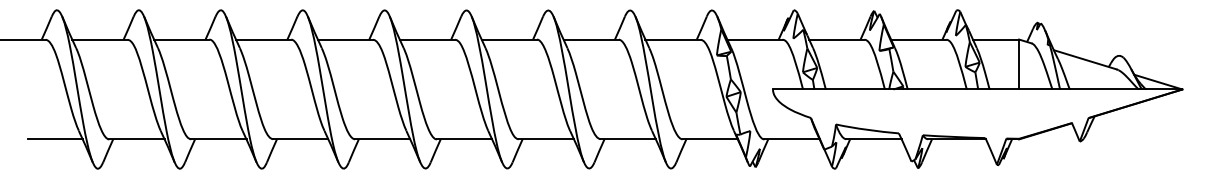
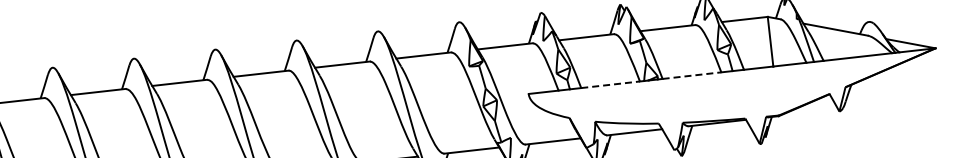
line: (855, 89) -> (610, 84), solid -> dashed
line: (937, 89) -> (692, 75), solid -> dashed

